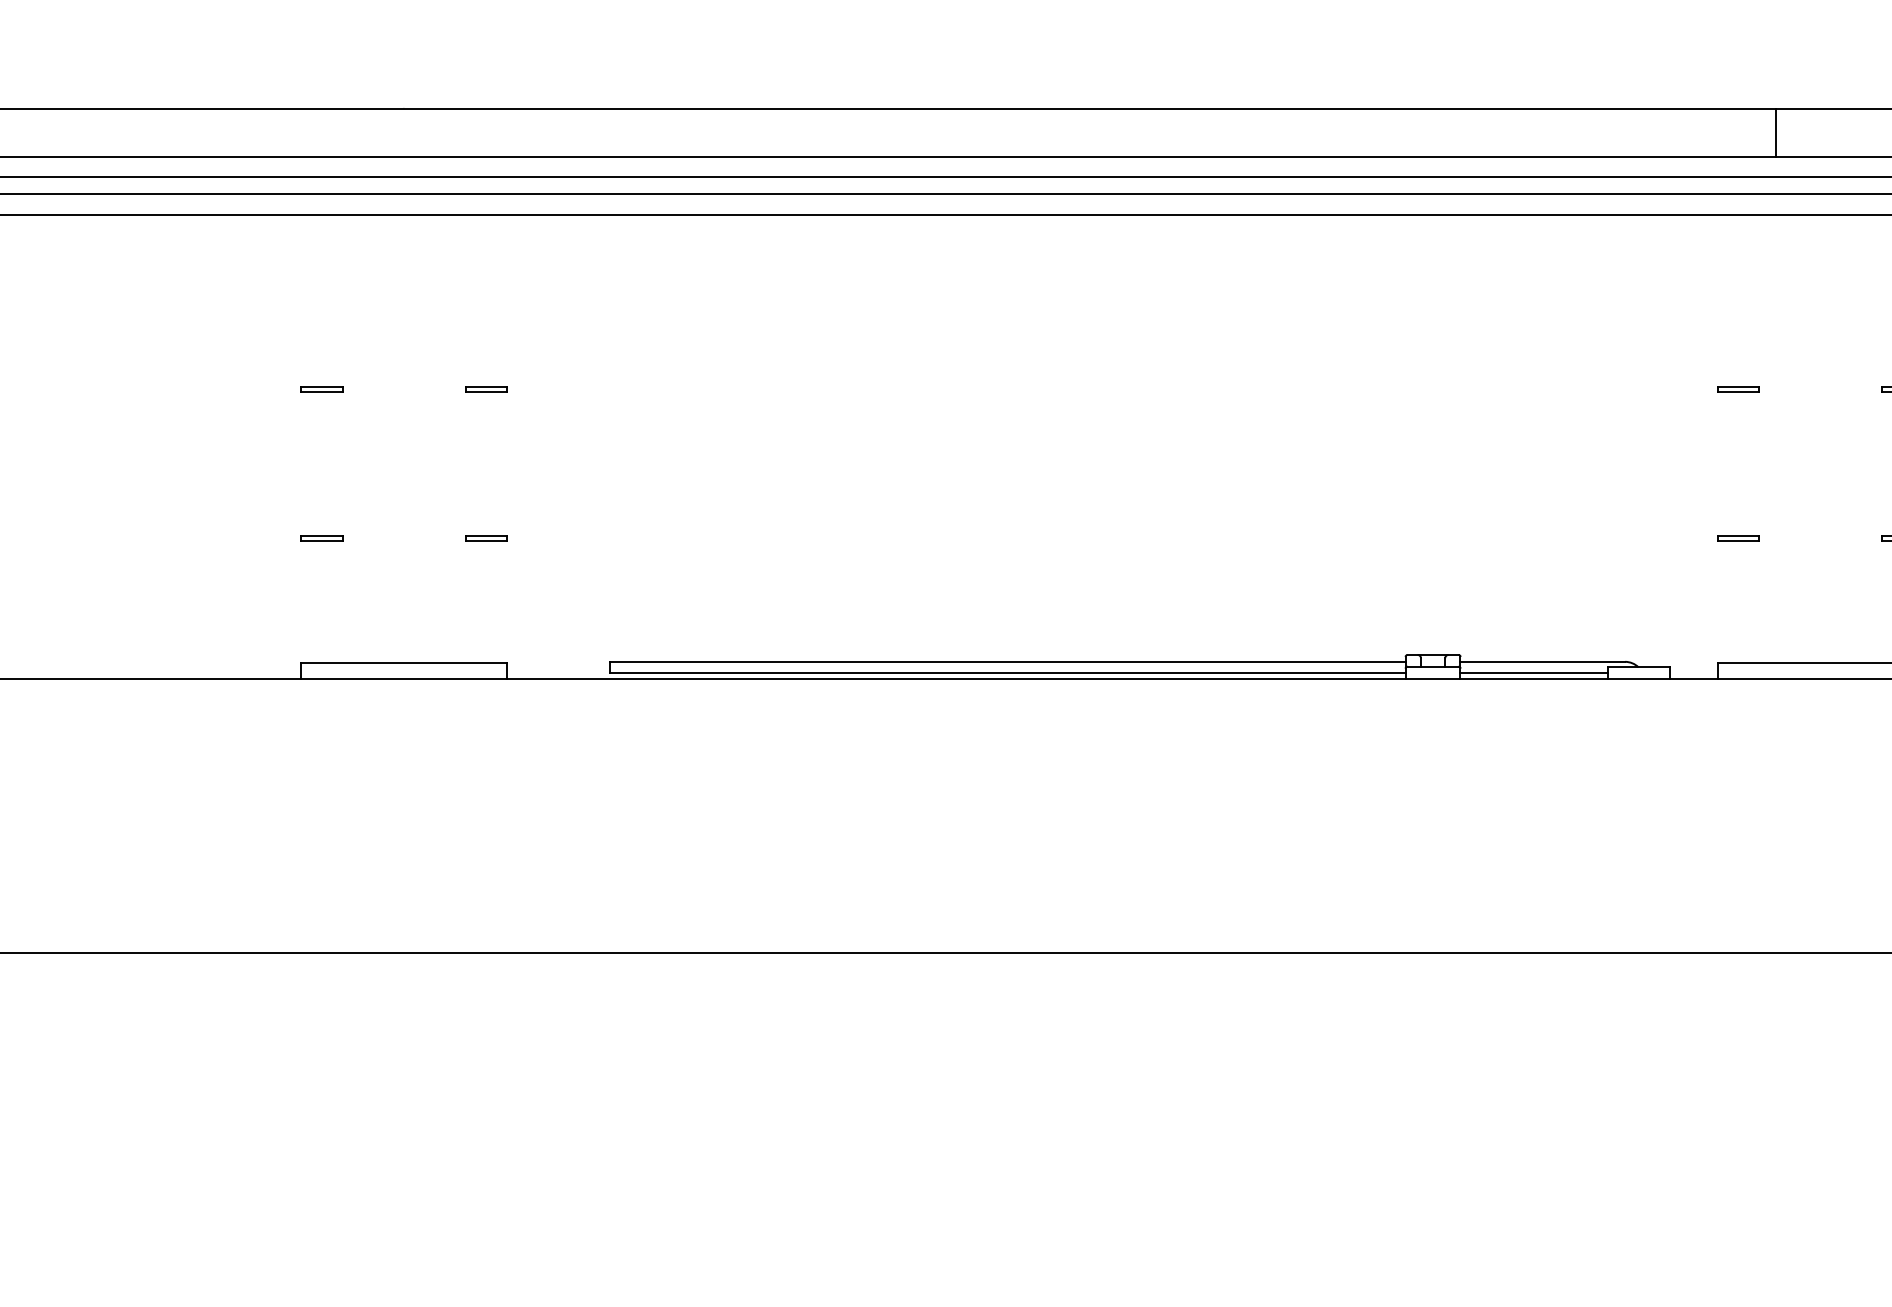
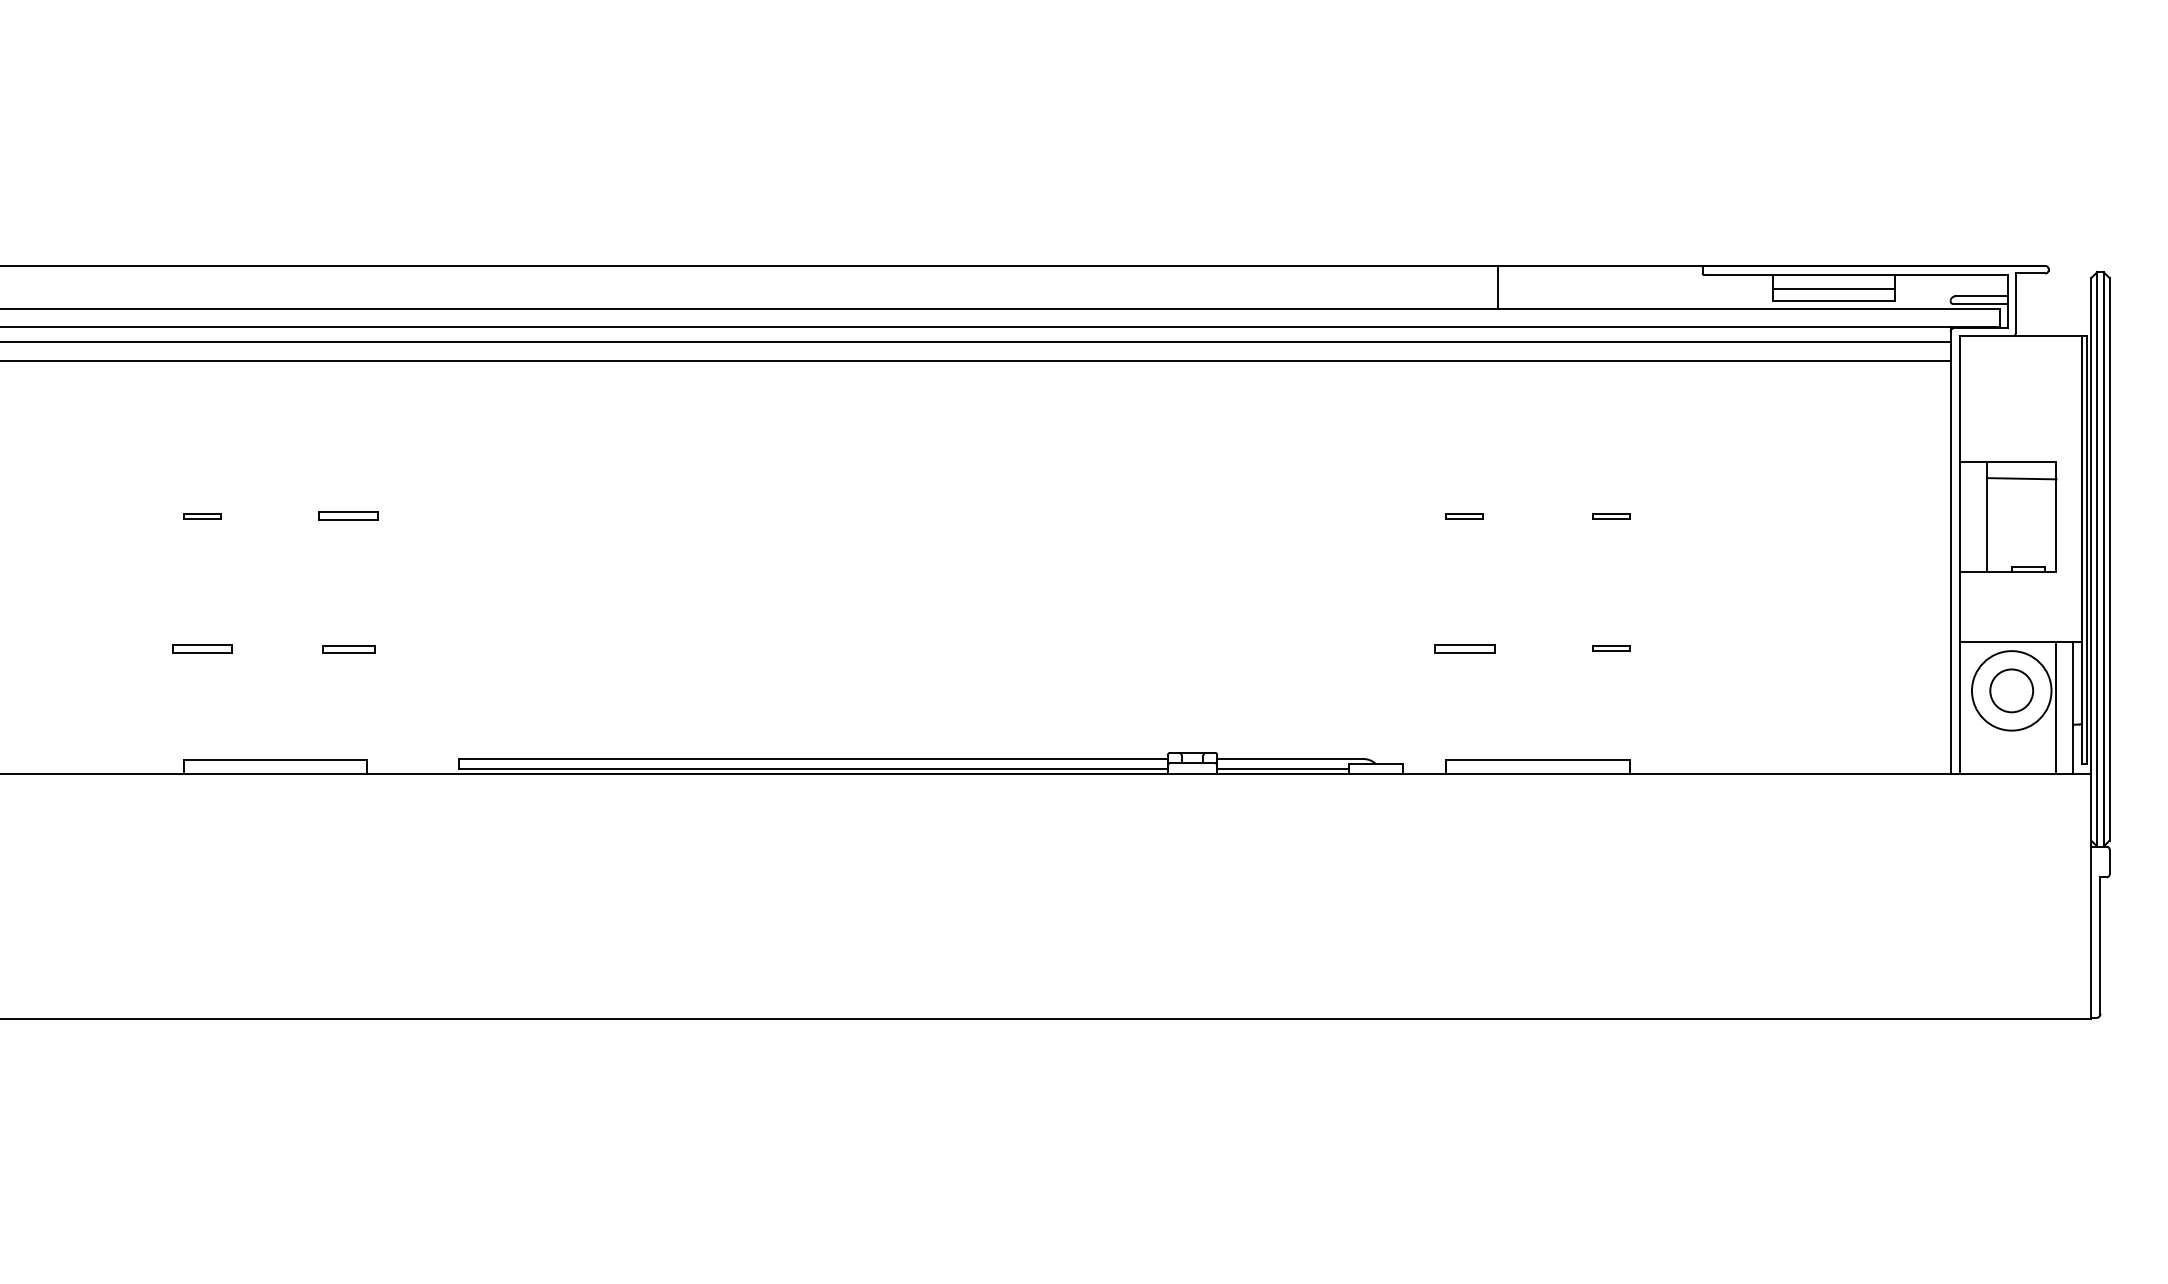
part: (486, 389) -> (348, 516), size x1.6
part: (322, 537) -> (202, 648), size x1.6
part: (486, 537) -> (348, 648), size x1.4
part: (1738, 537) -> (1464, 648), size x1.6

